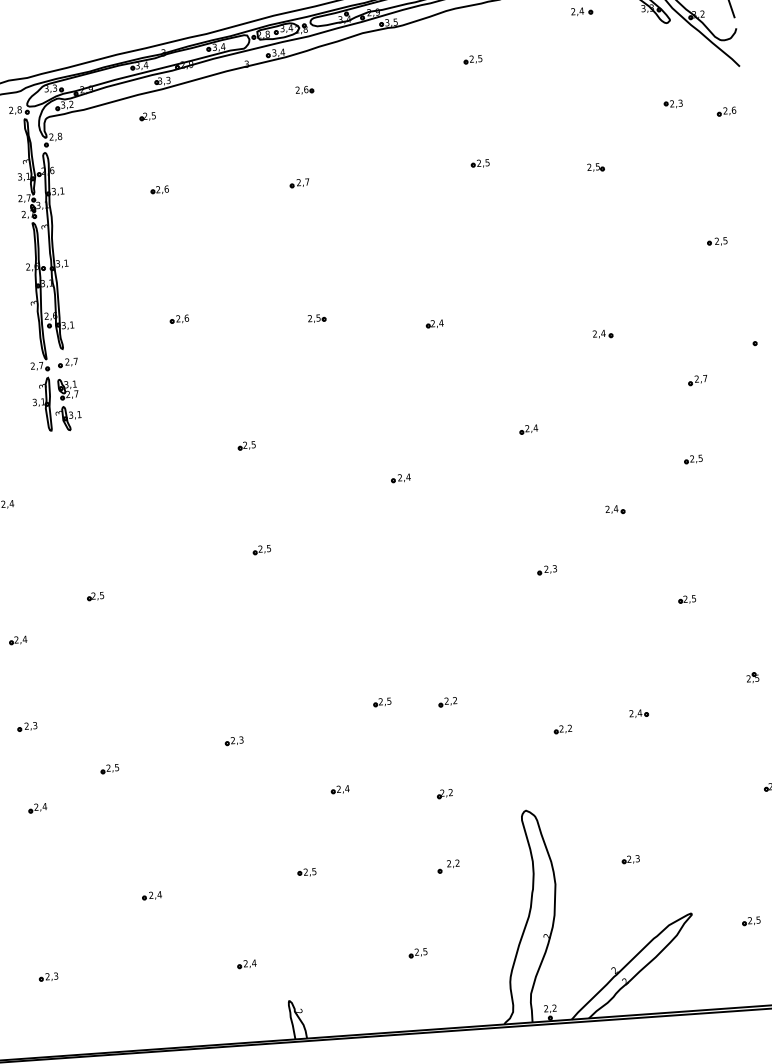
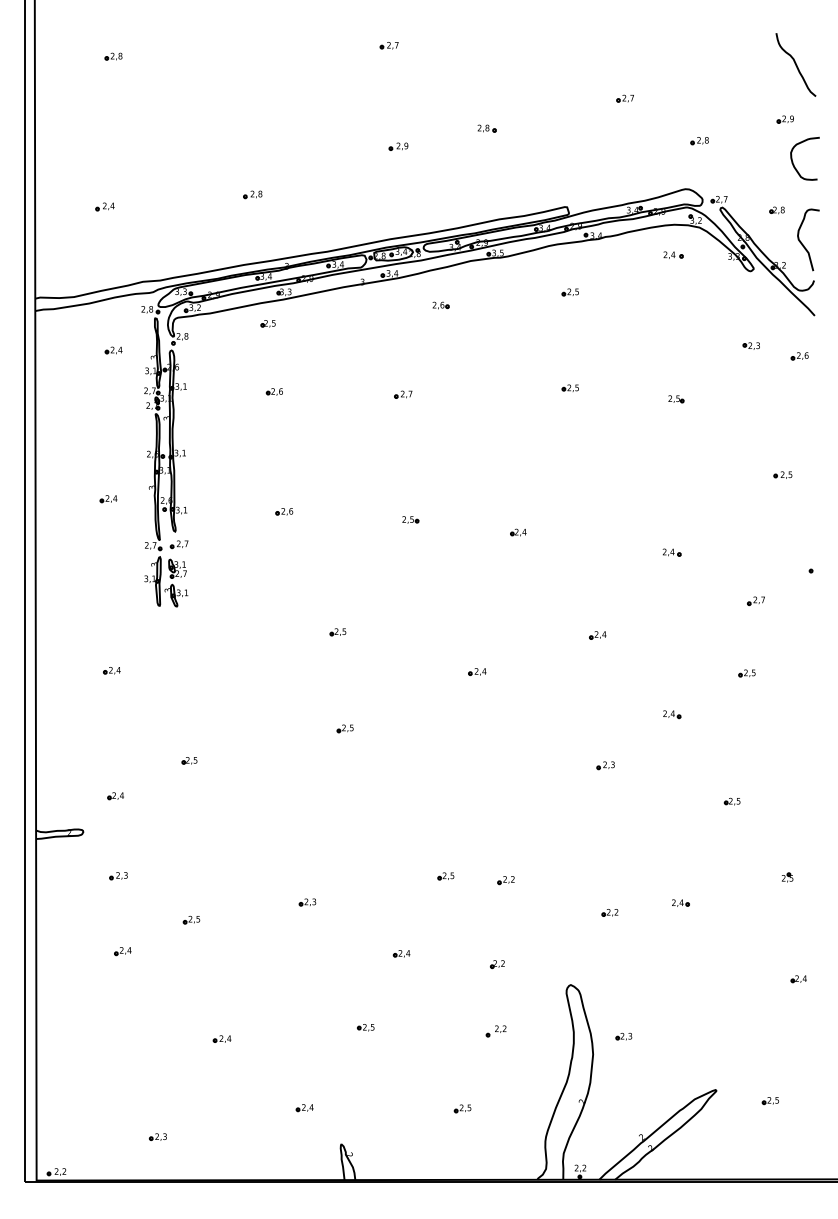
part: (304, 90) -> (440, 305), moved
part: (630, 859) -> (623, 1036), moved
part: (47, 976) -> (157, 1136), moved

